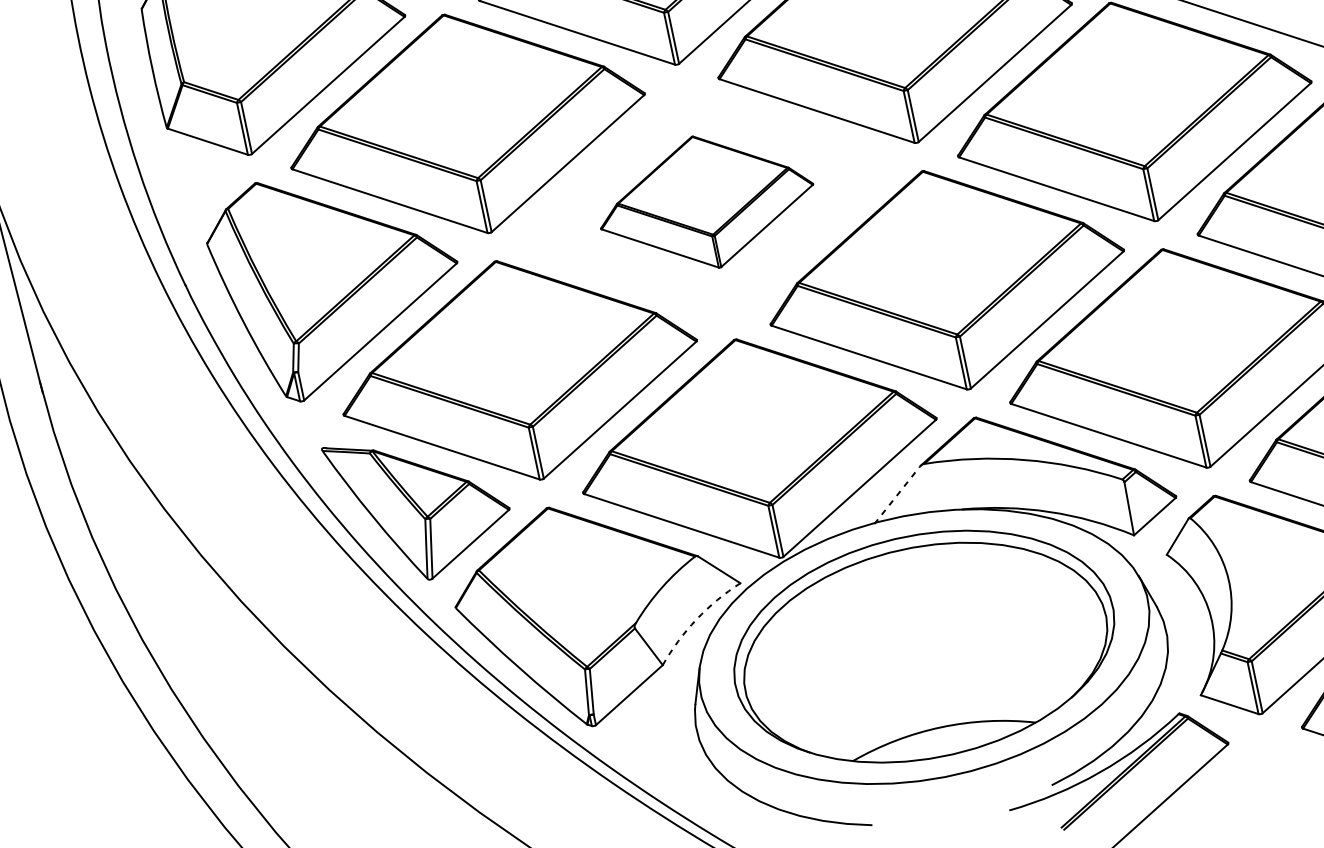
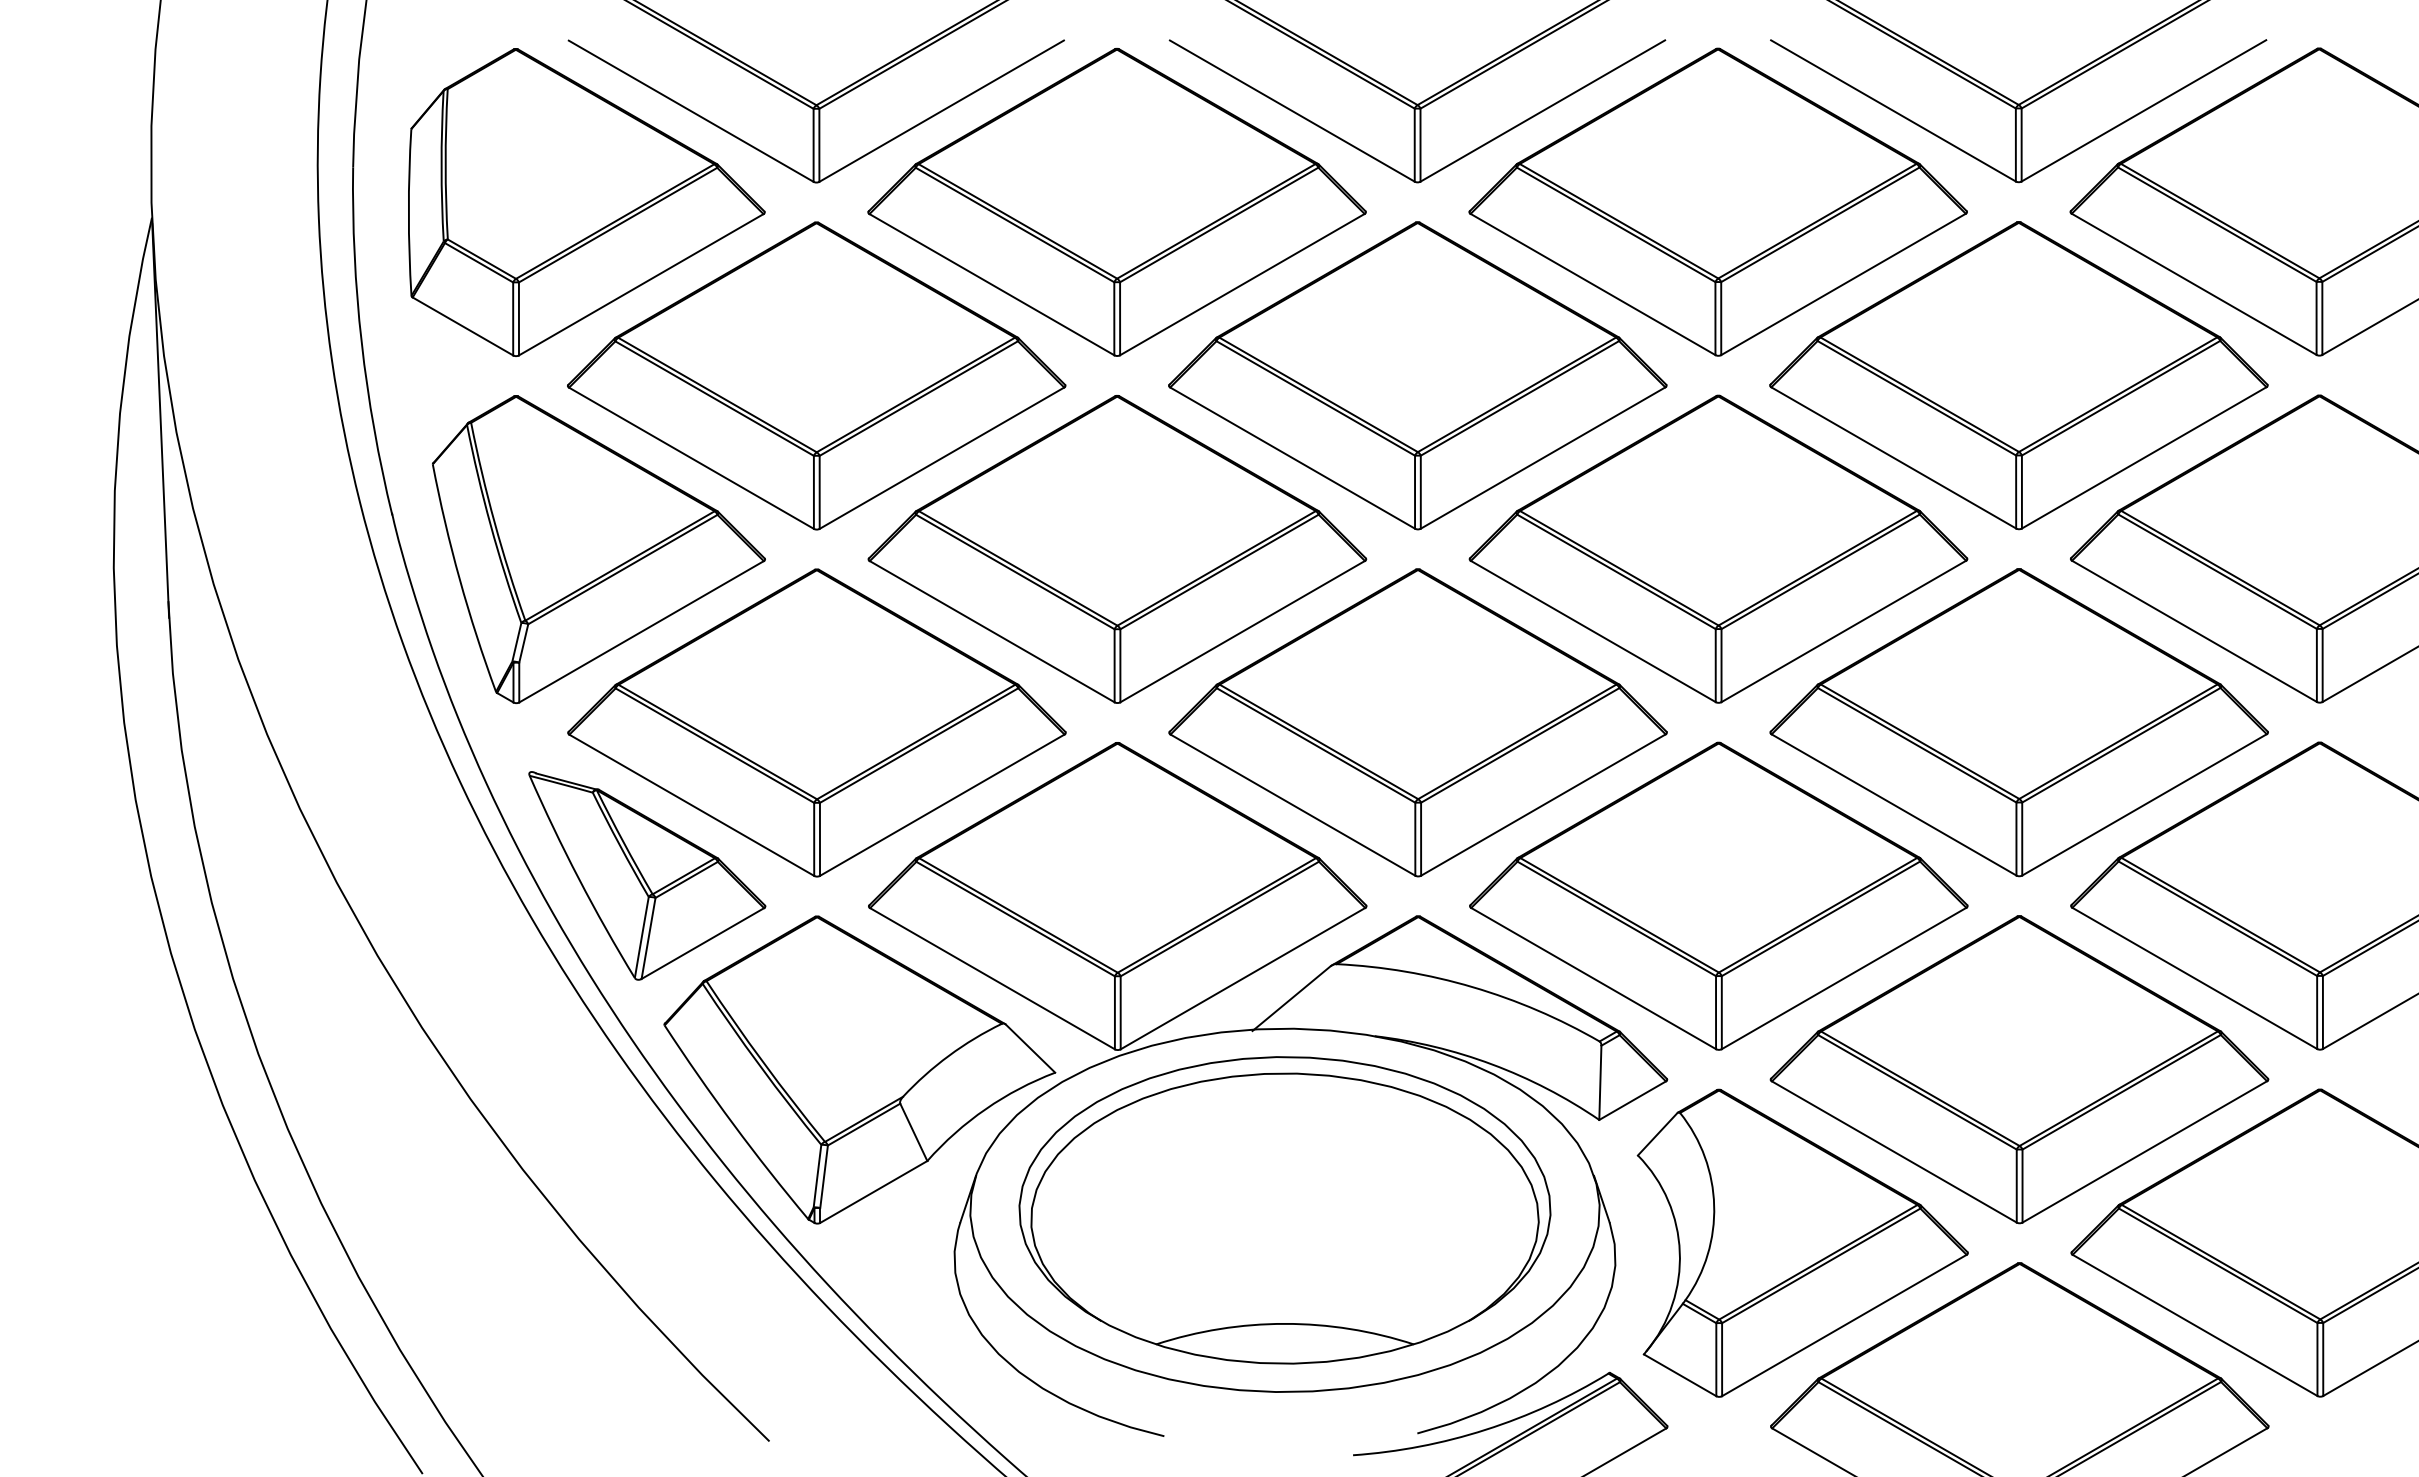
part: (706, 202) -> (1117, 549), size x1.67
line: (897, 495) -> (1291, 998), dashed -> solid
arc: (696, 619) -> (985, 1109), dashed -> solid

